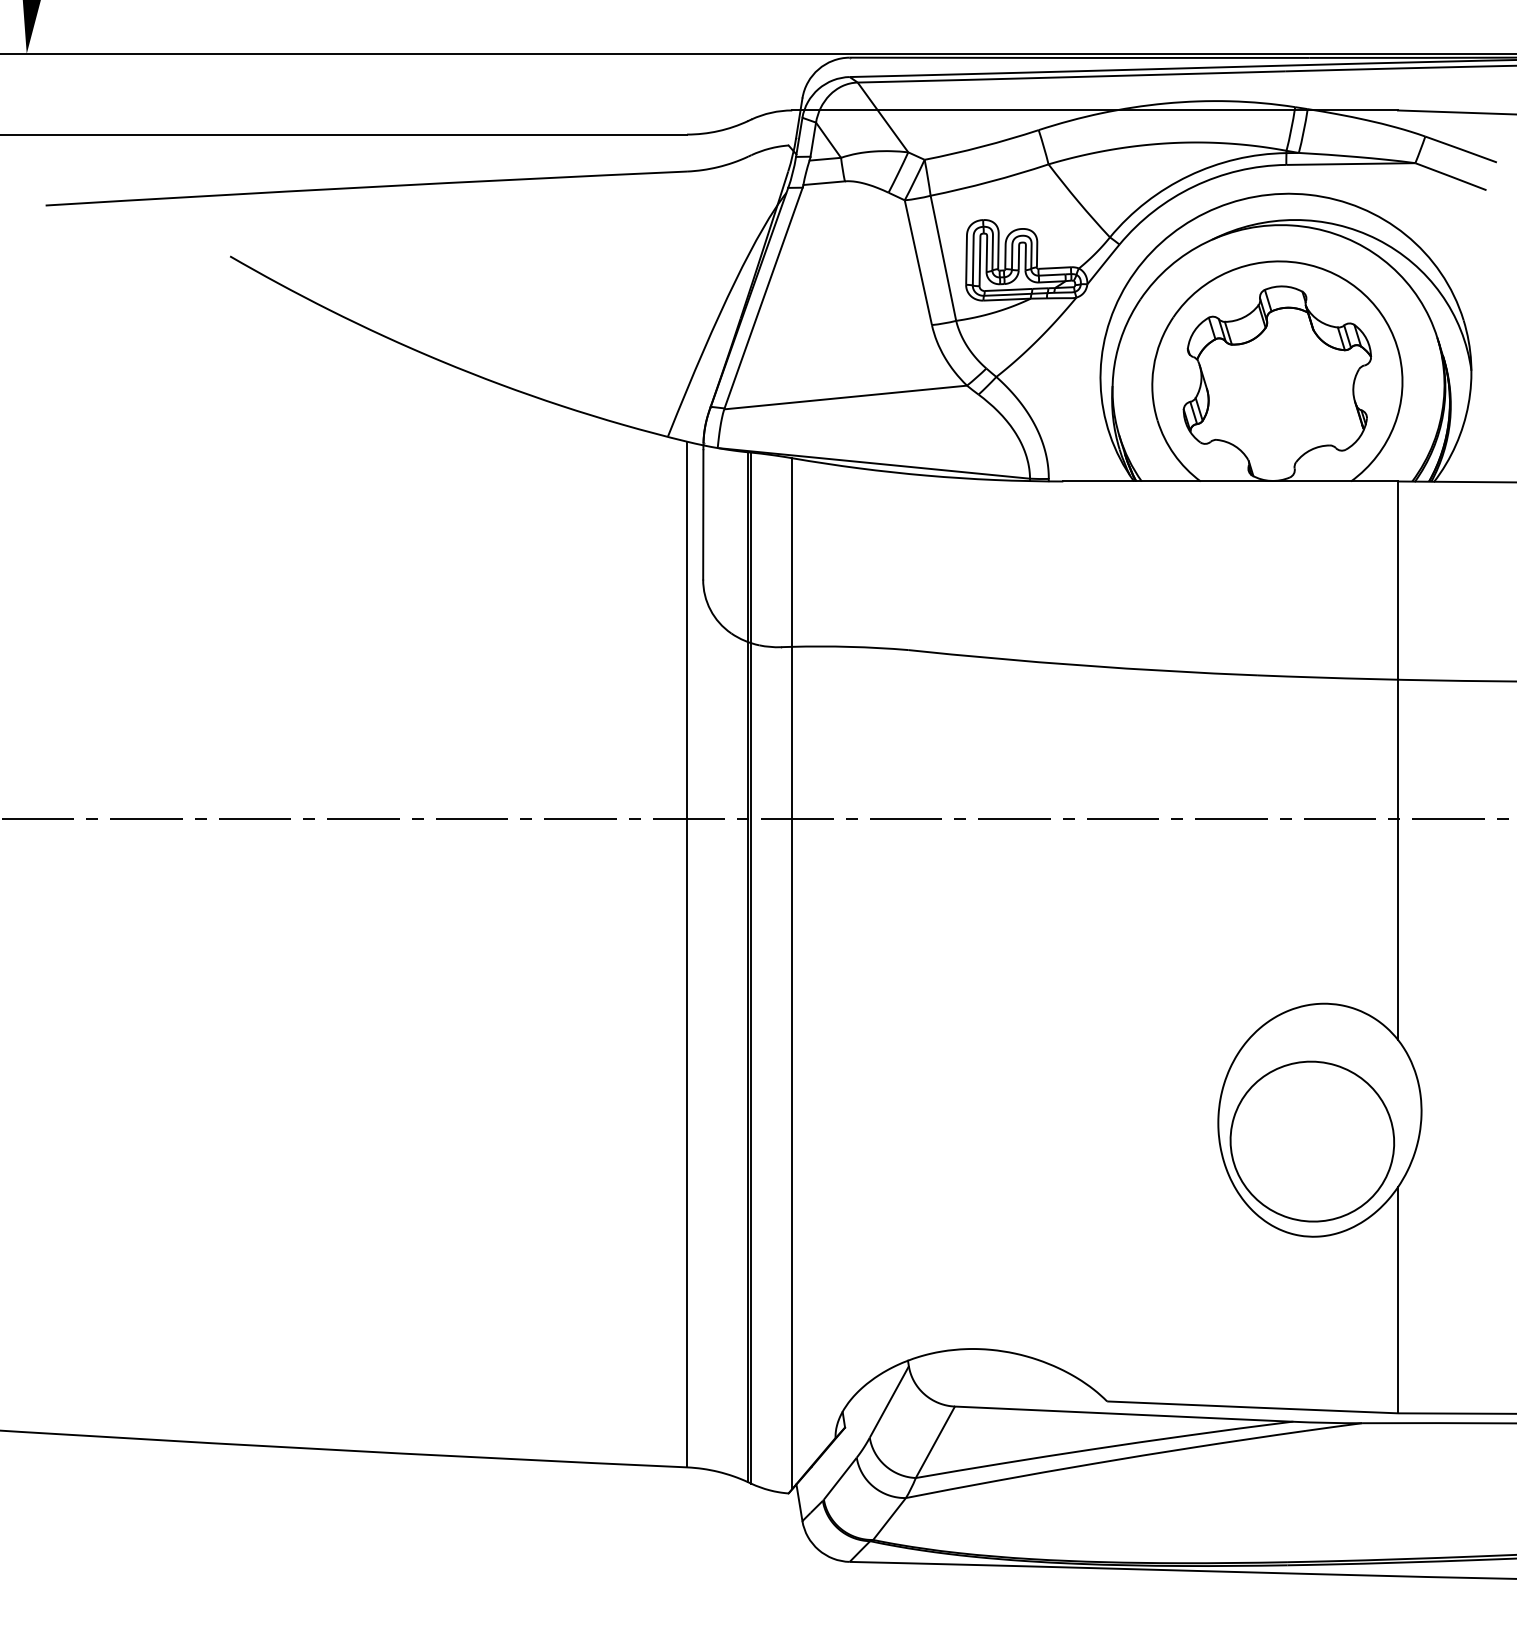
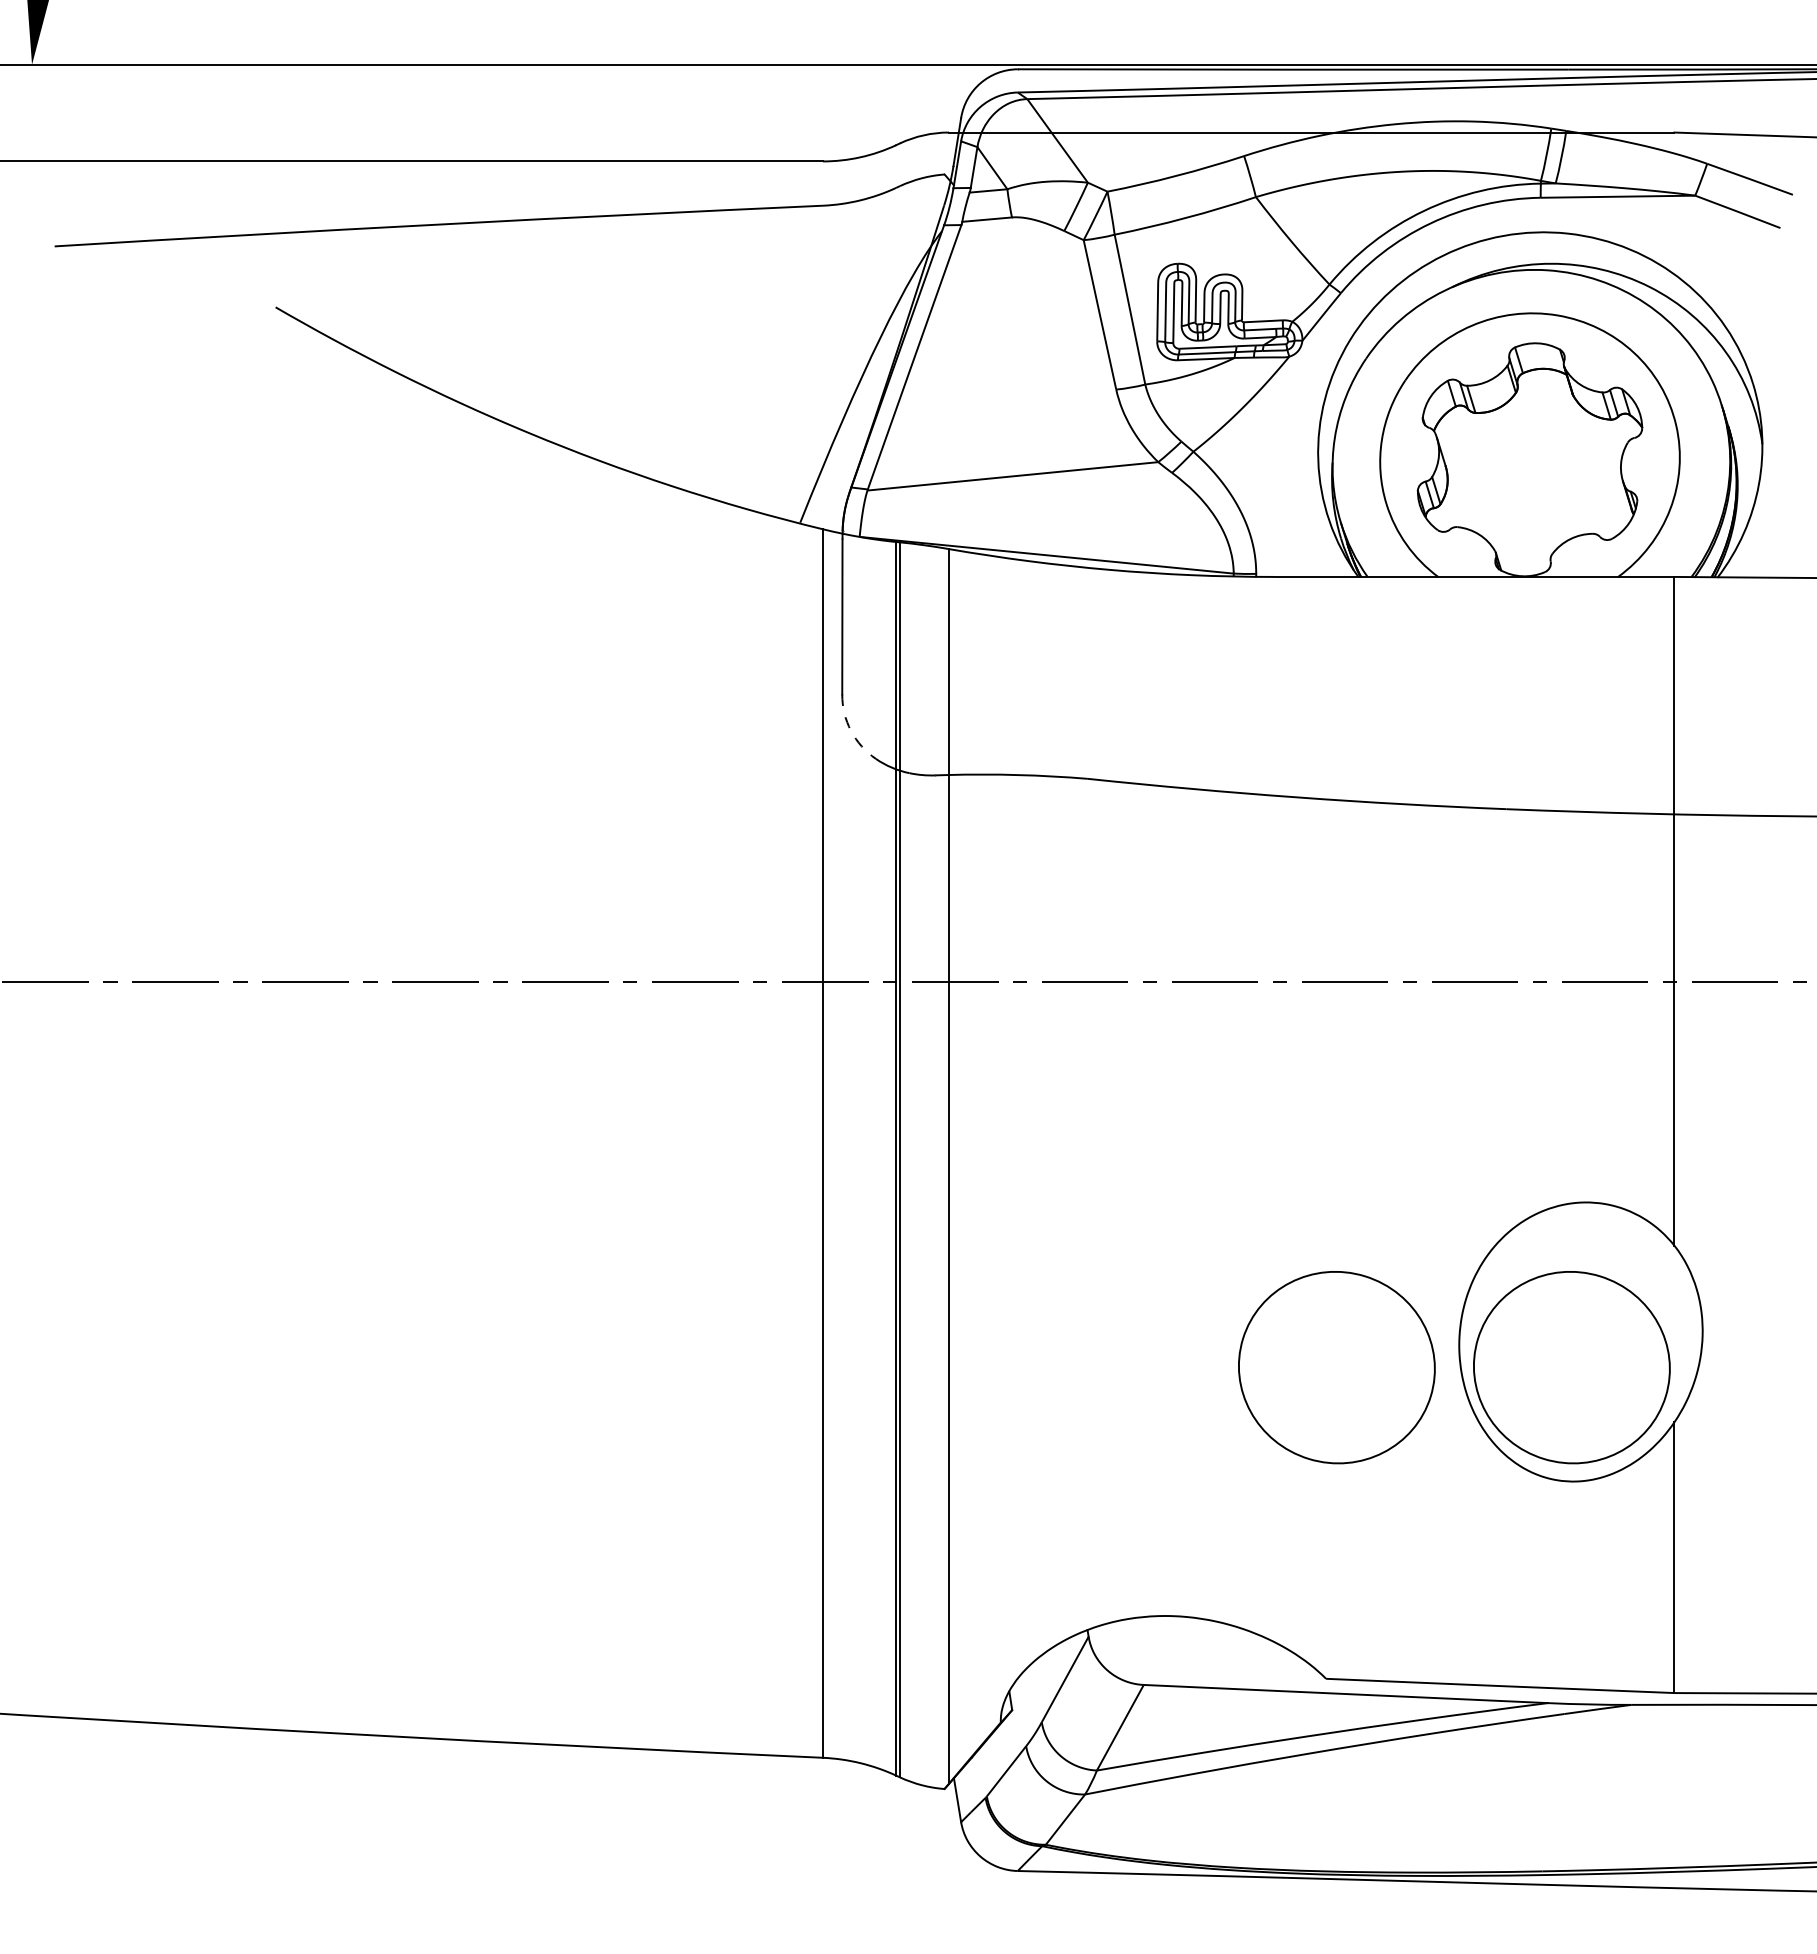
arc: (710, 609) -> (851, 730), solid -> dashed
part: (1115, 1141) -> (1336, 1367), added

